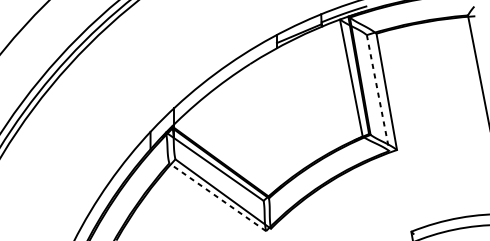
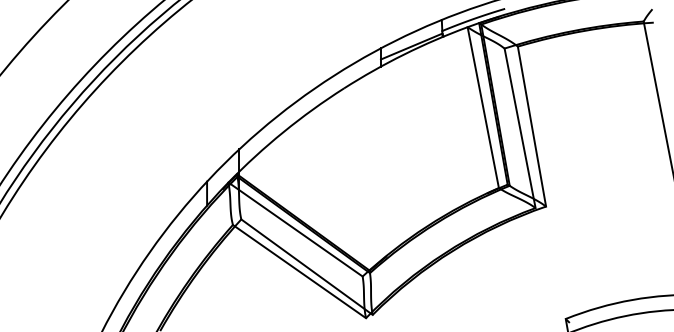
line: (378, 93) -> (520, 128), dashed -> solid
line: (217, 197) -> (299, 271), dashed -> solid

